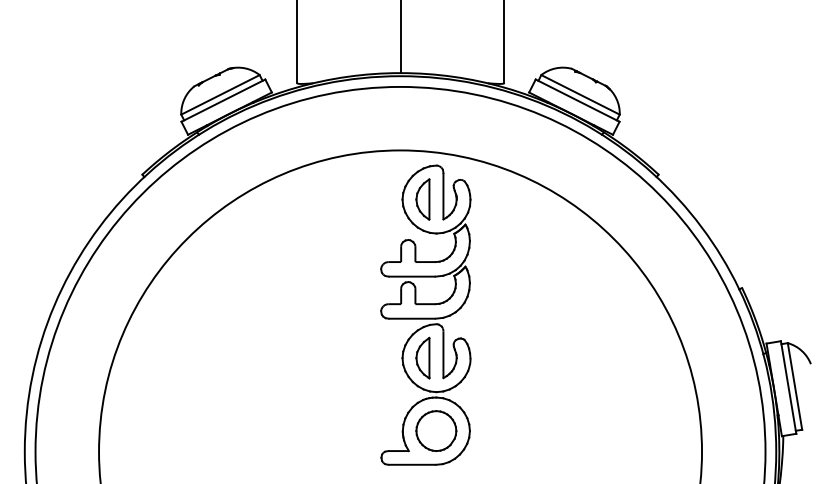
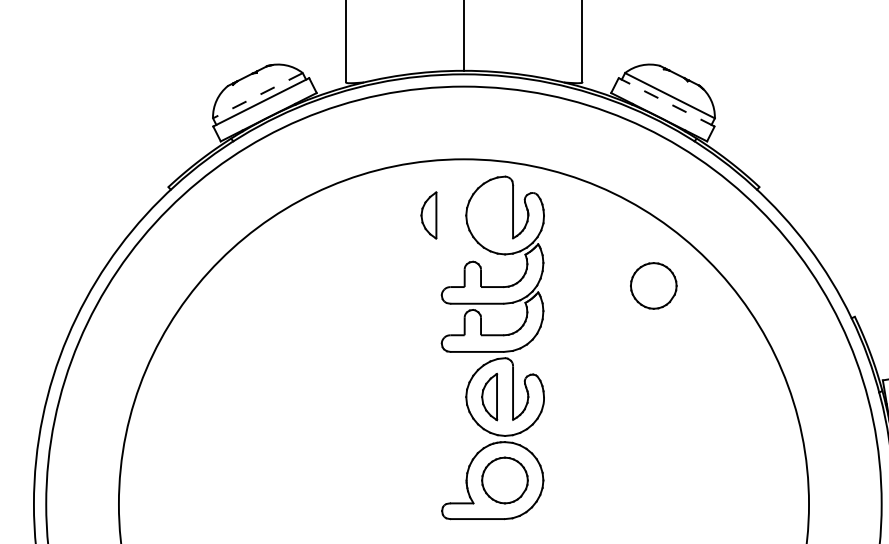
line: (220, 94) -> (257, 95), solid -> dashed
line: (577, 100) -> (666, 102), solid -> dashed
part: (422, 199) -> (428, 215), moved
part: (566, 260) -> (653, 285), added

